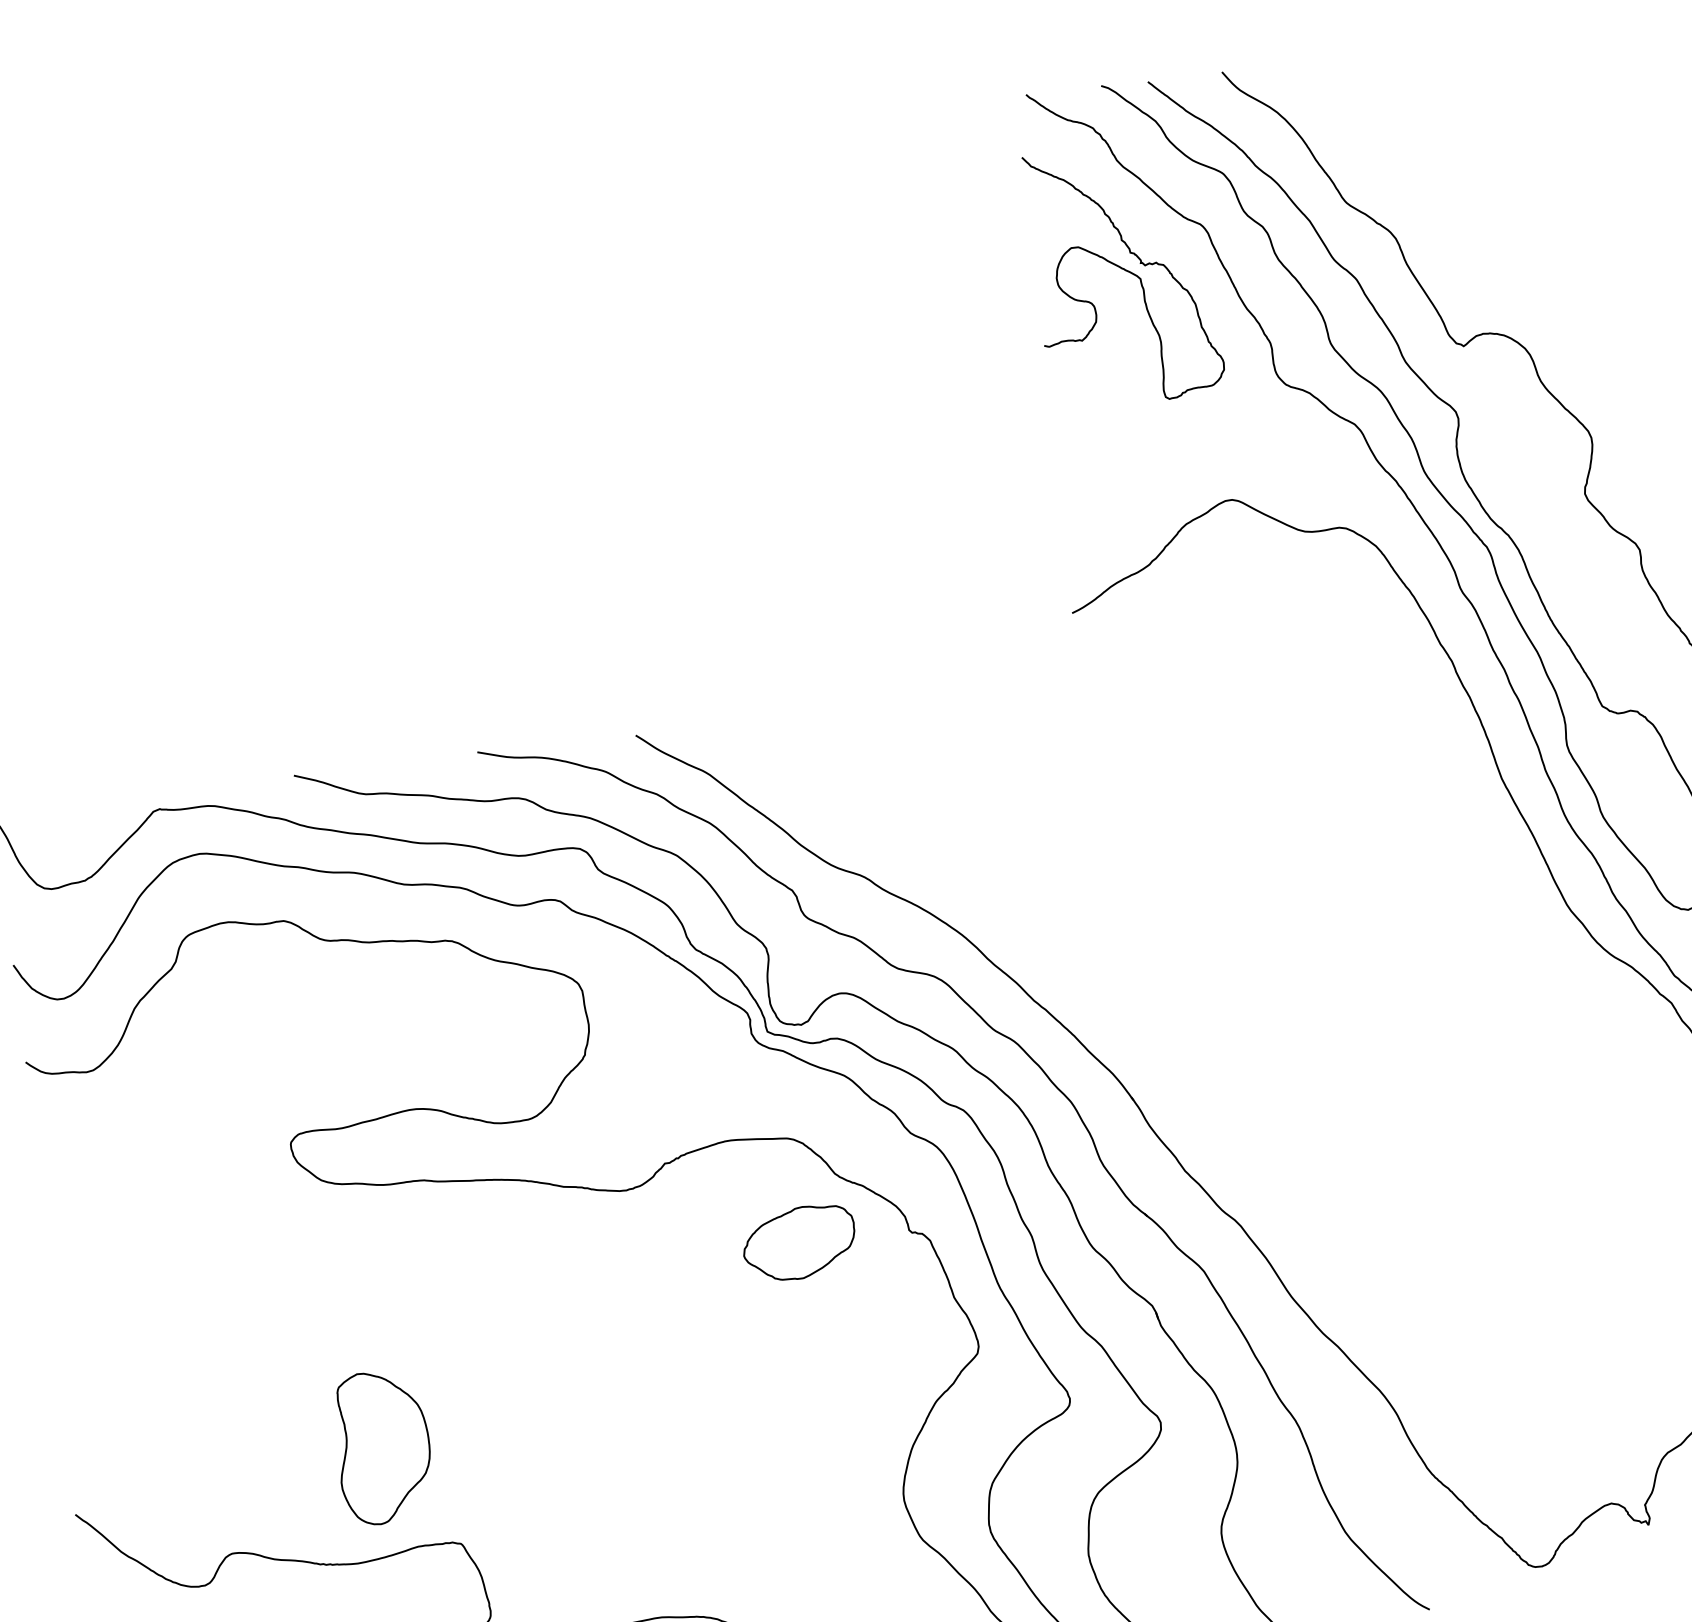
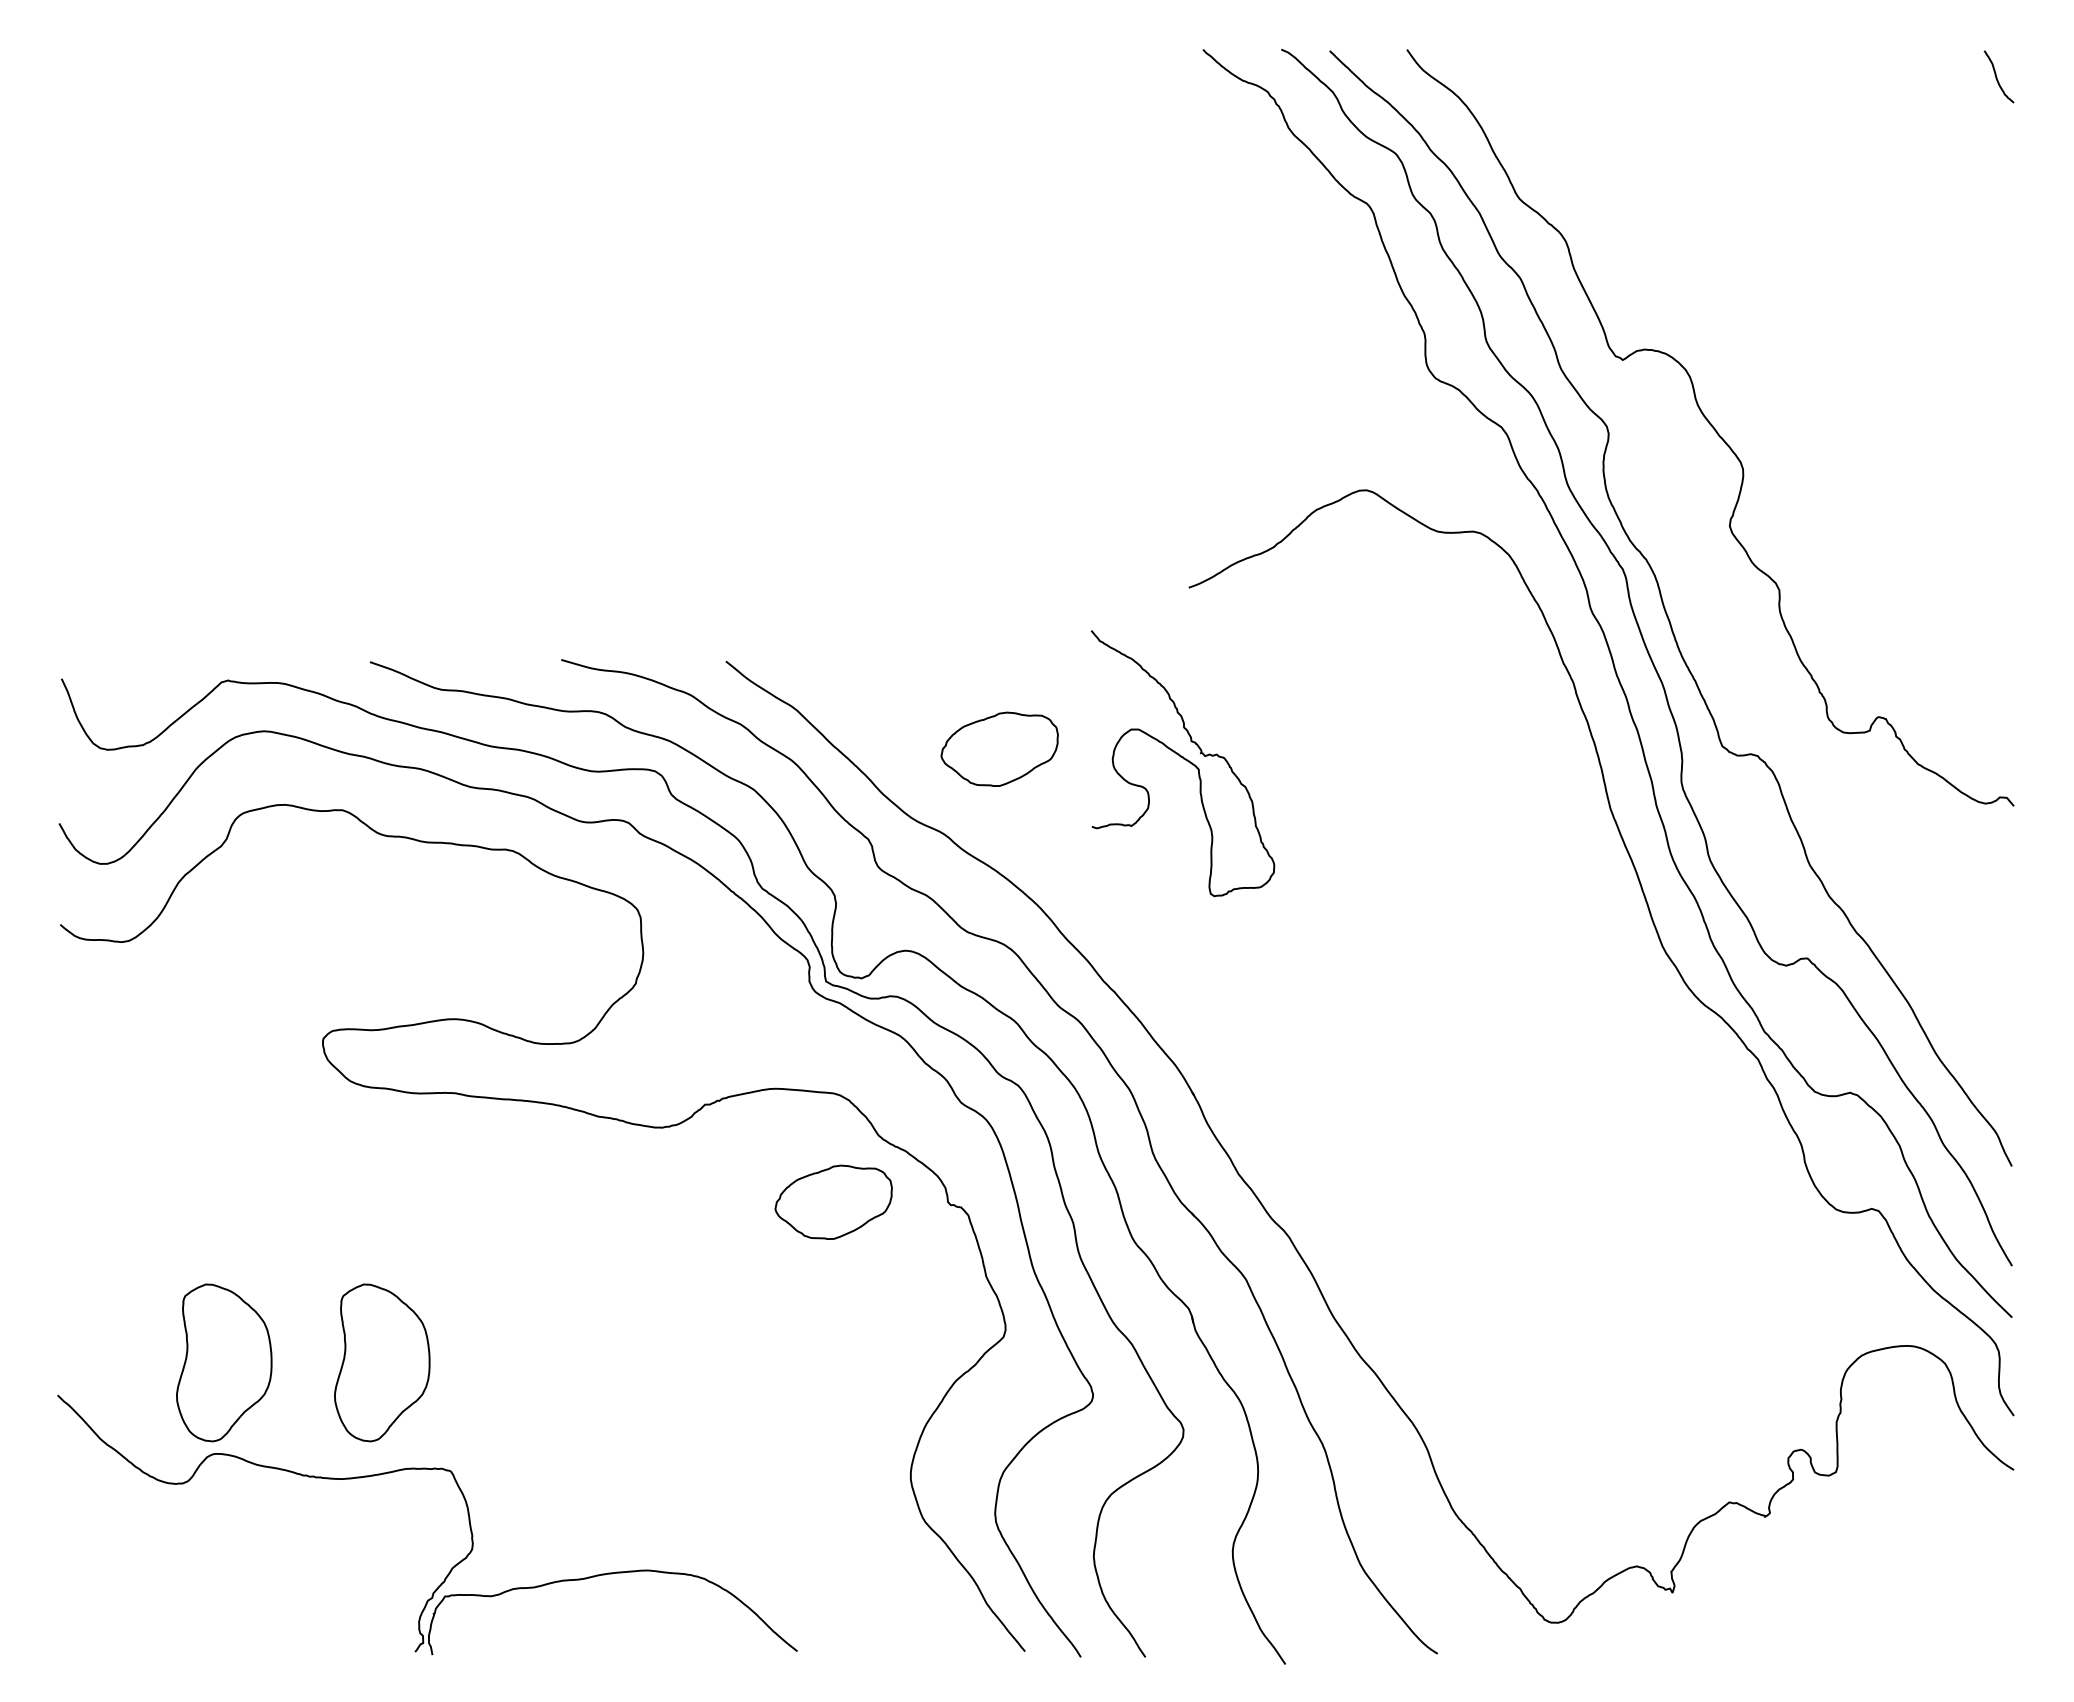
curve: (1124, 271) -> (1183, 759), moved
part: (908, 788) -> (999, 748), added
part: (231, 1464) -> (224, 1362), added

